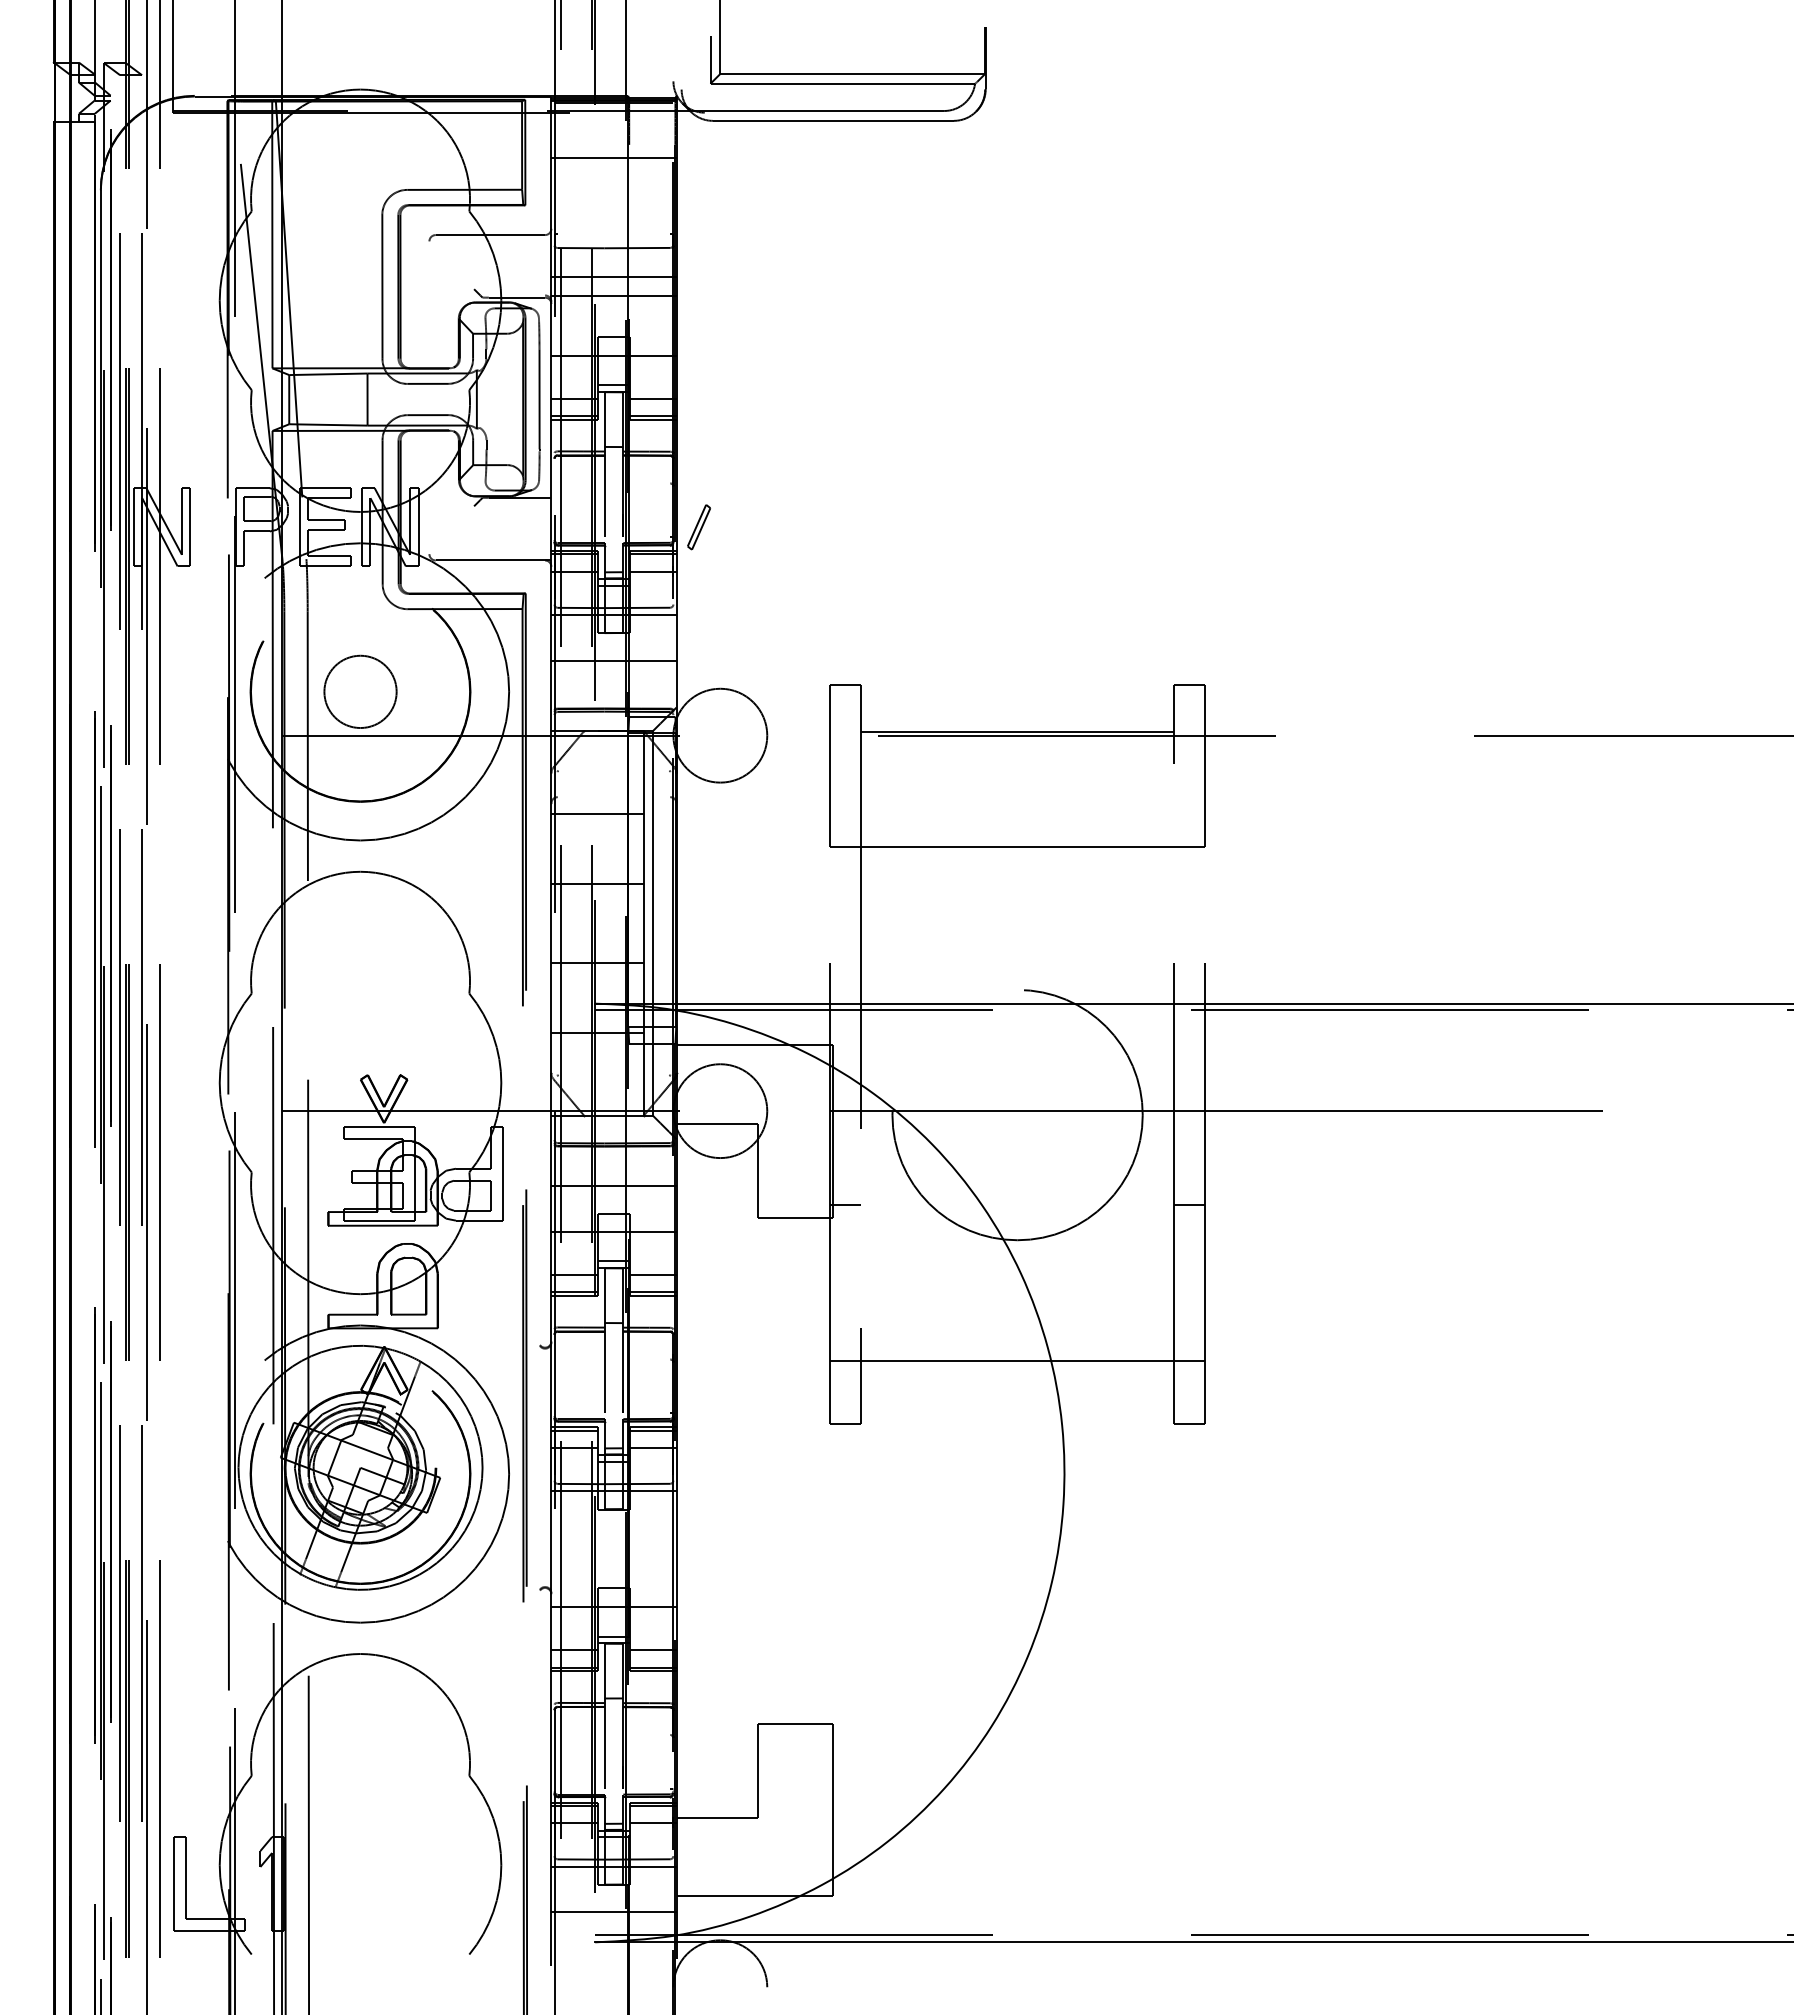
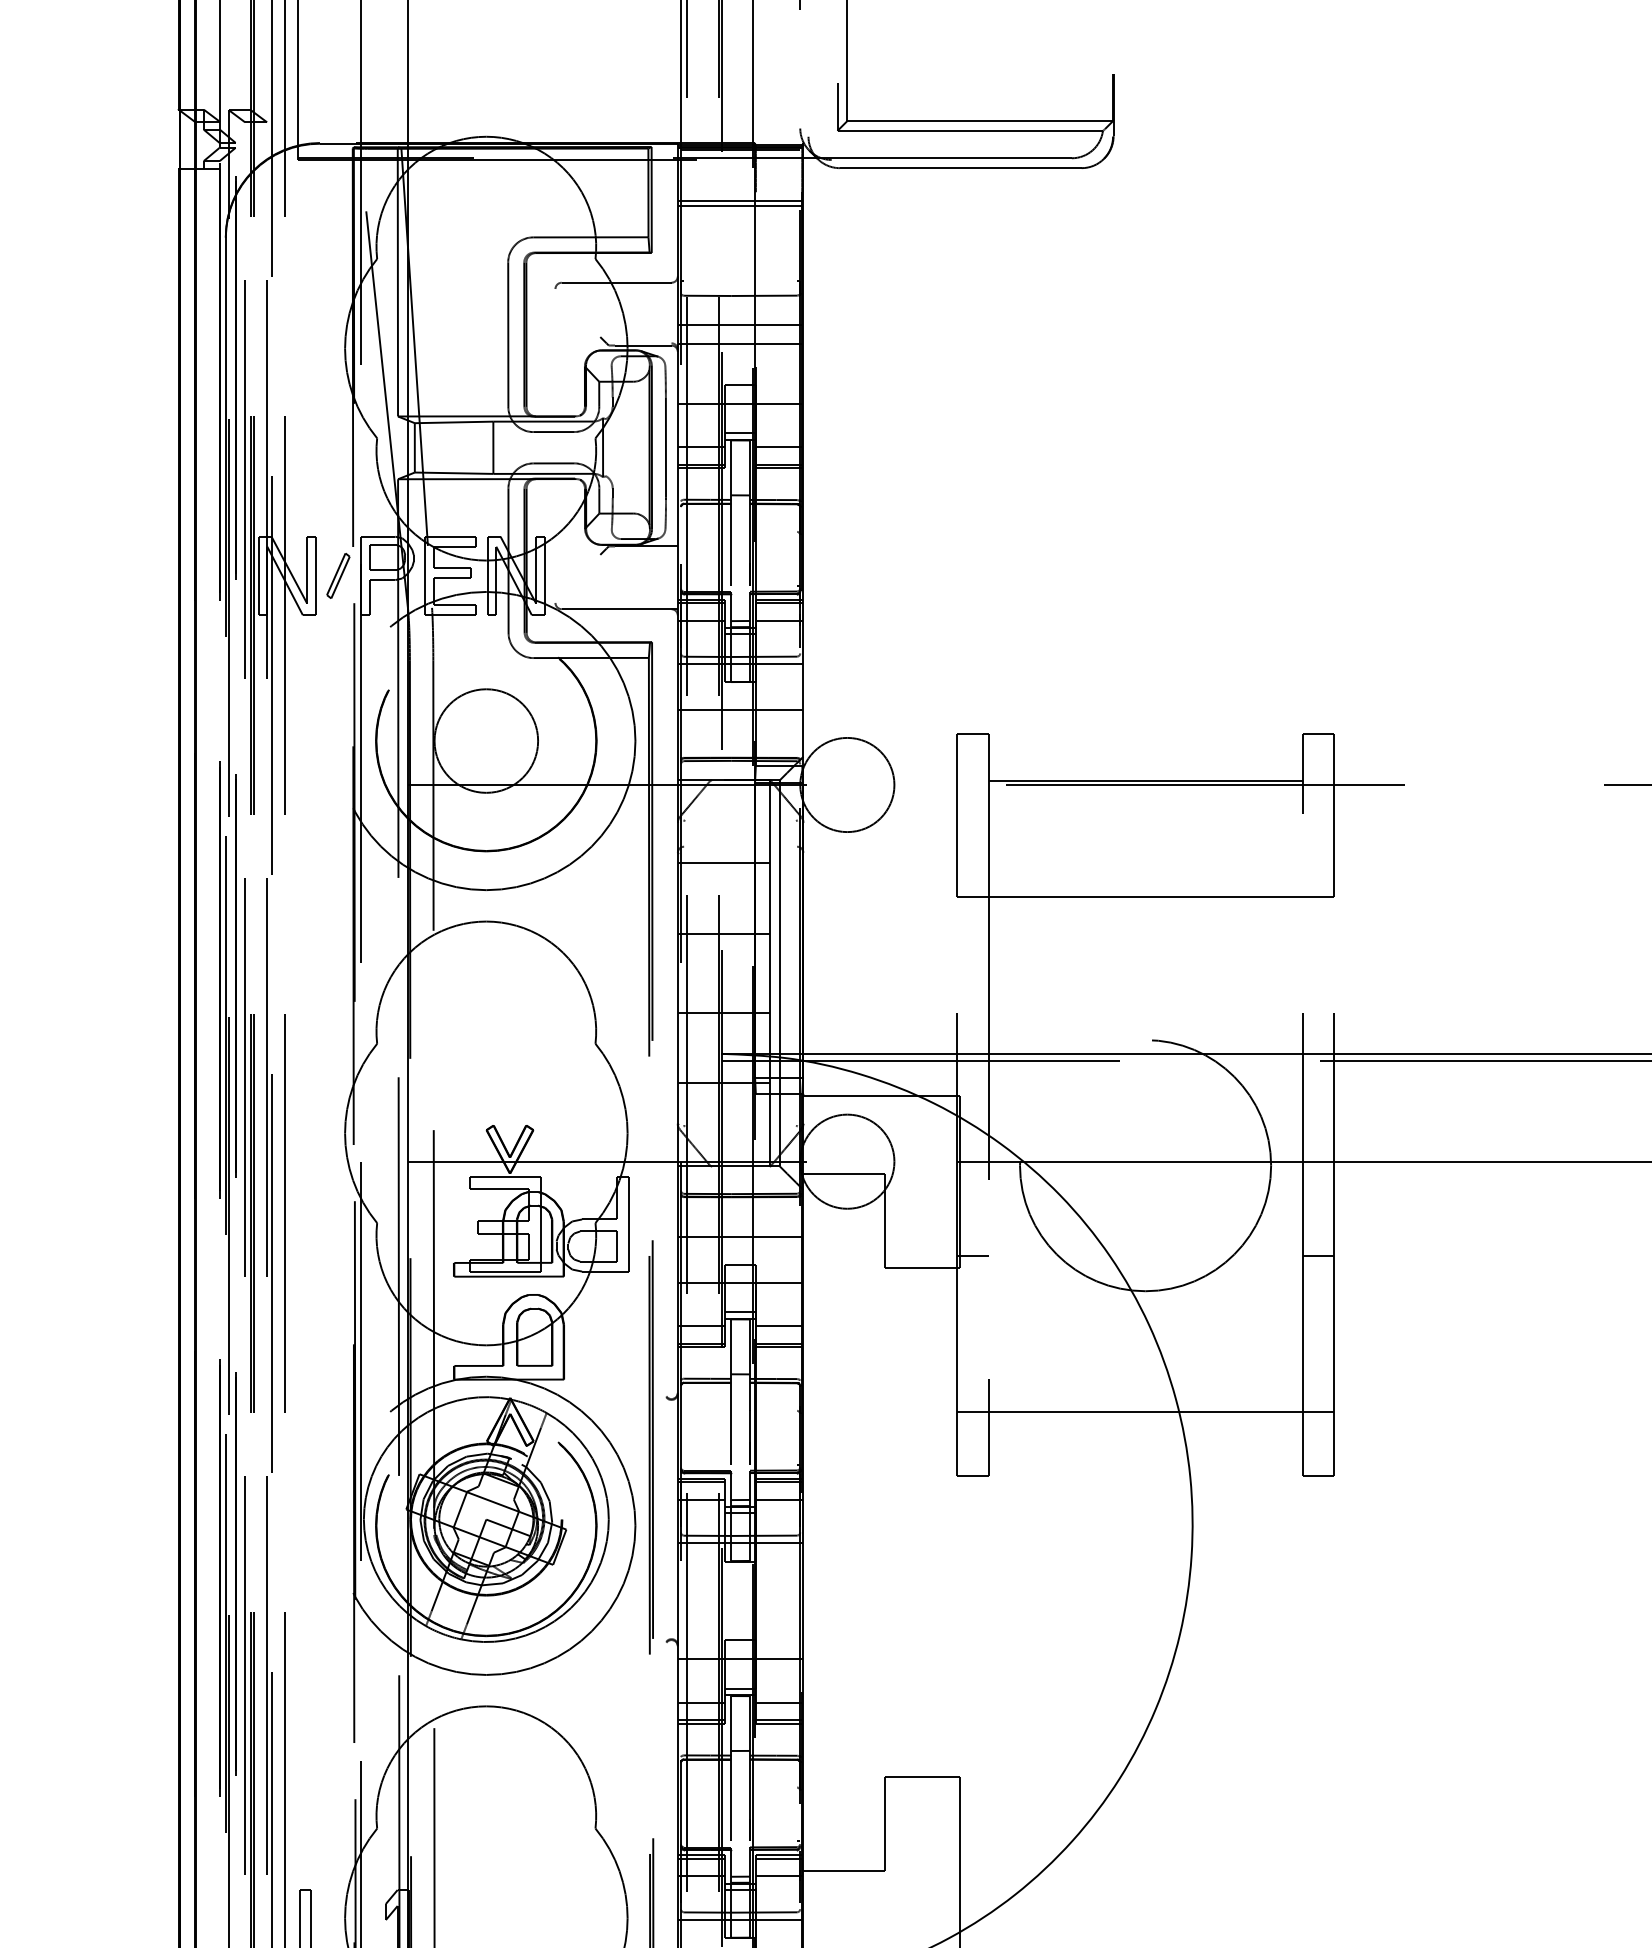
line: (613, 153) -> (740, 200), added
part: (699, 527) -> (338, 576), moved
circle: (360, 691) -> (486, 740), size x1.43

